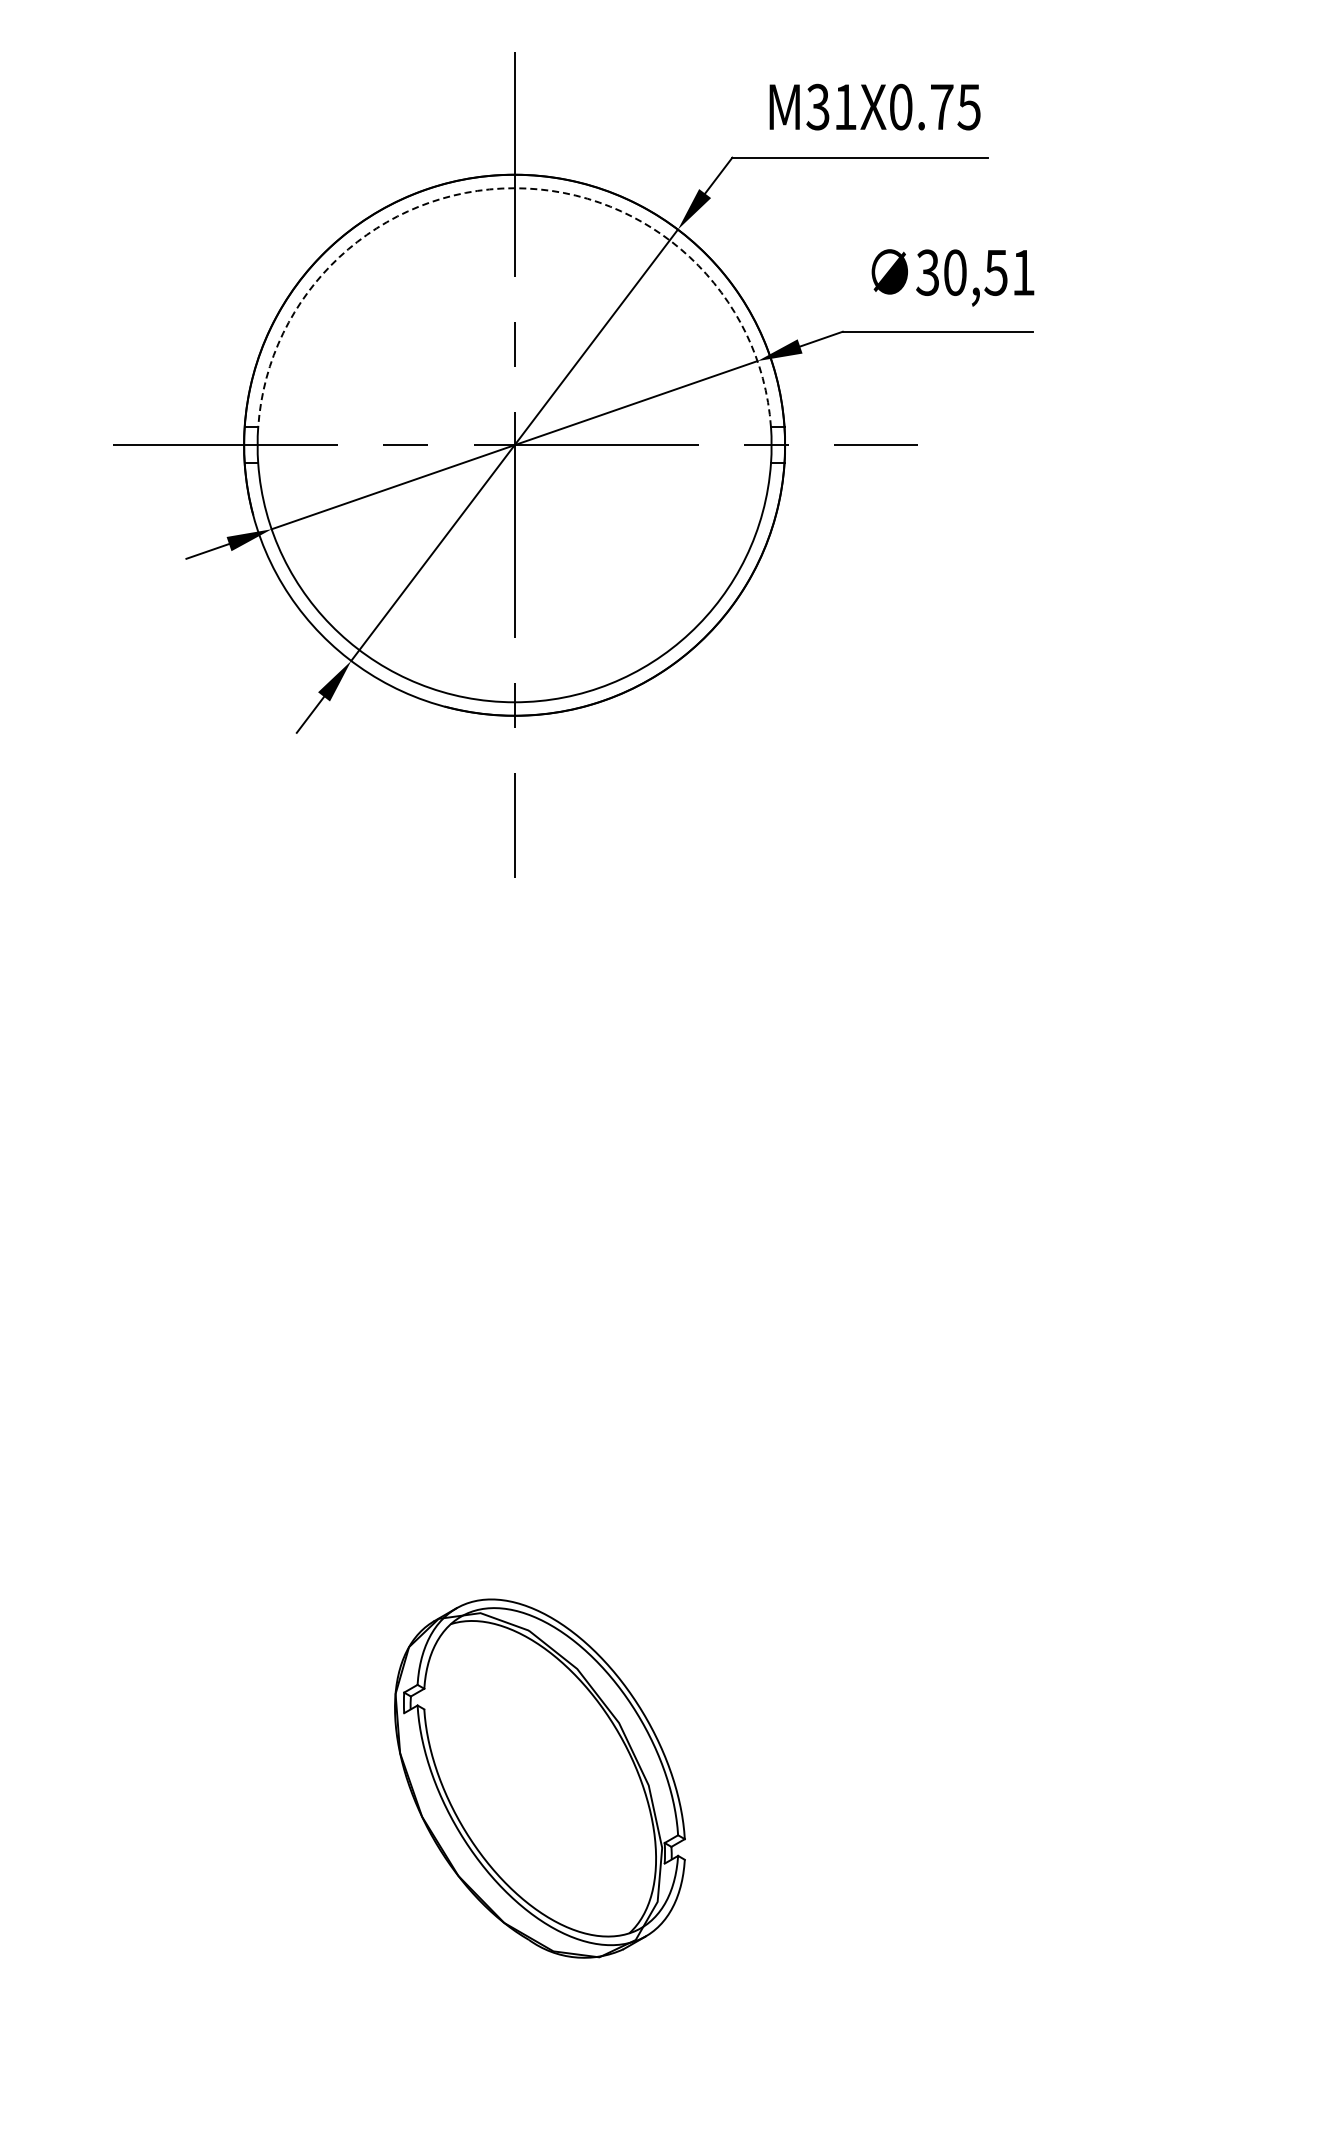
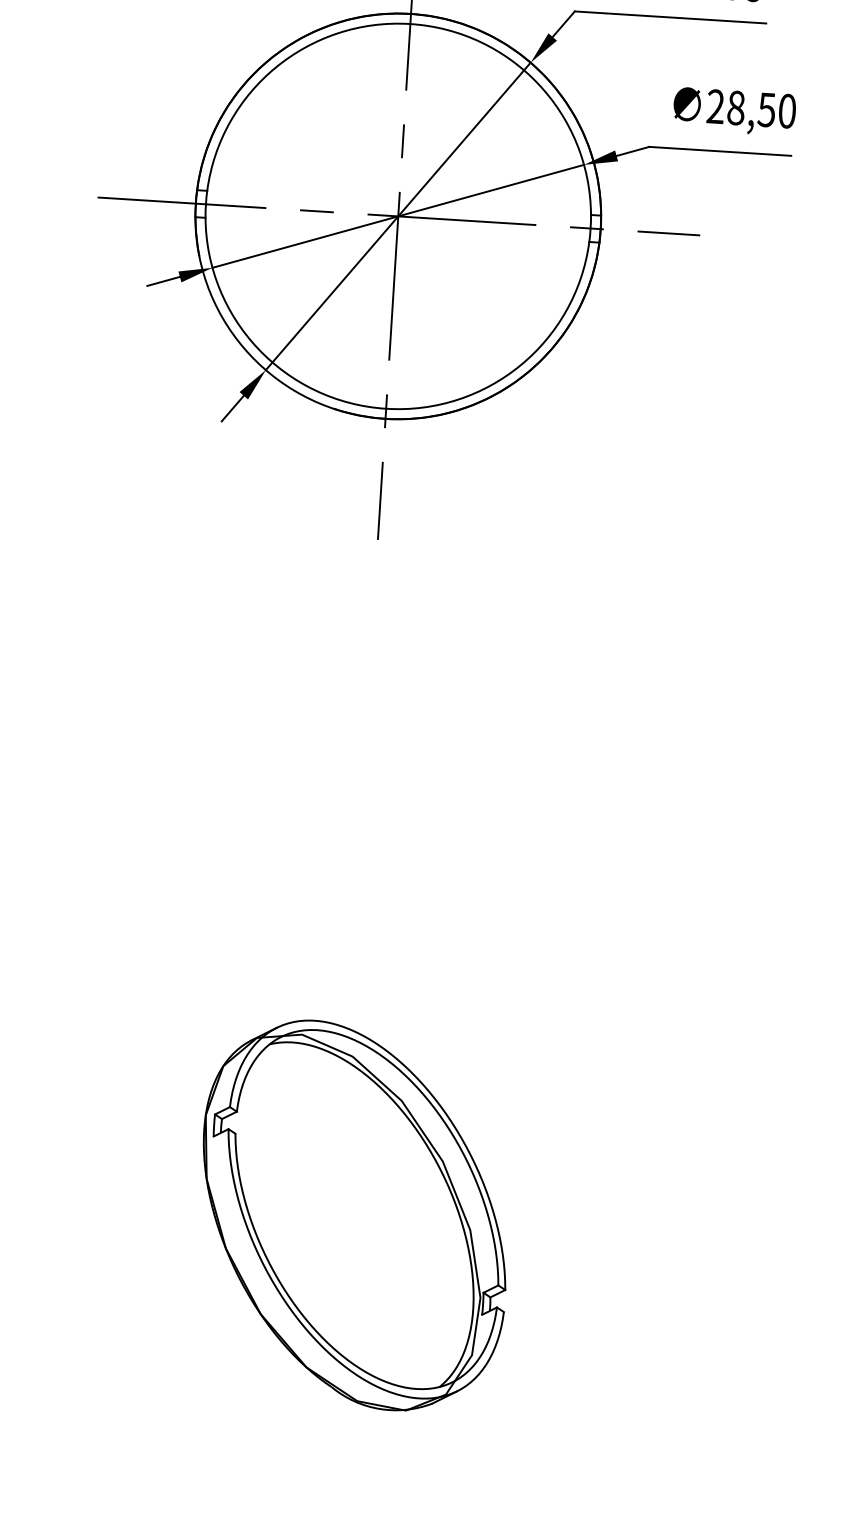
arc: (514, 188) -> (410, 24), dashed -> solid
text: (975, 272) -> (751, 108), 30,51 -> 28,50
part: (539, 1778) -> (354, 1215), size x1.43

